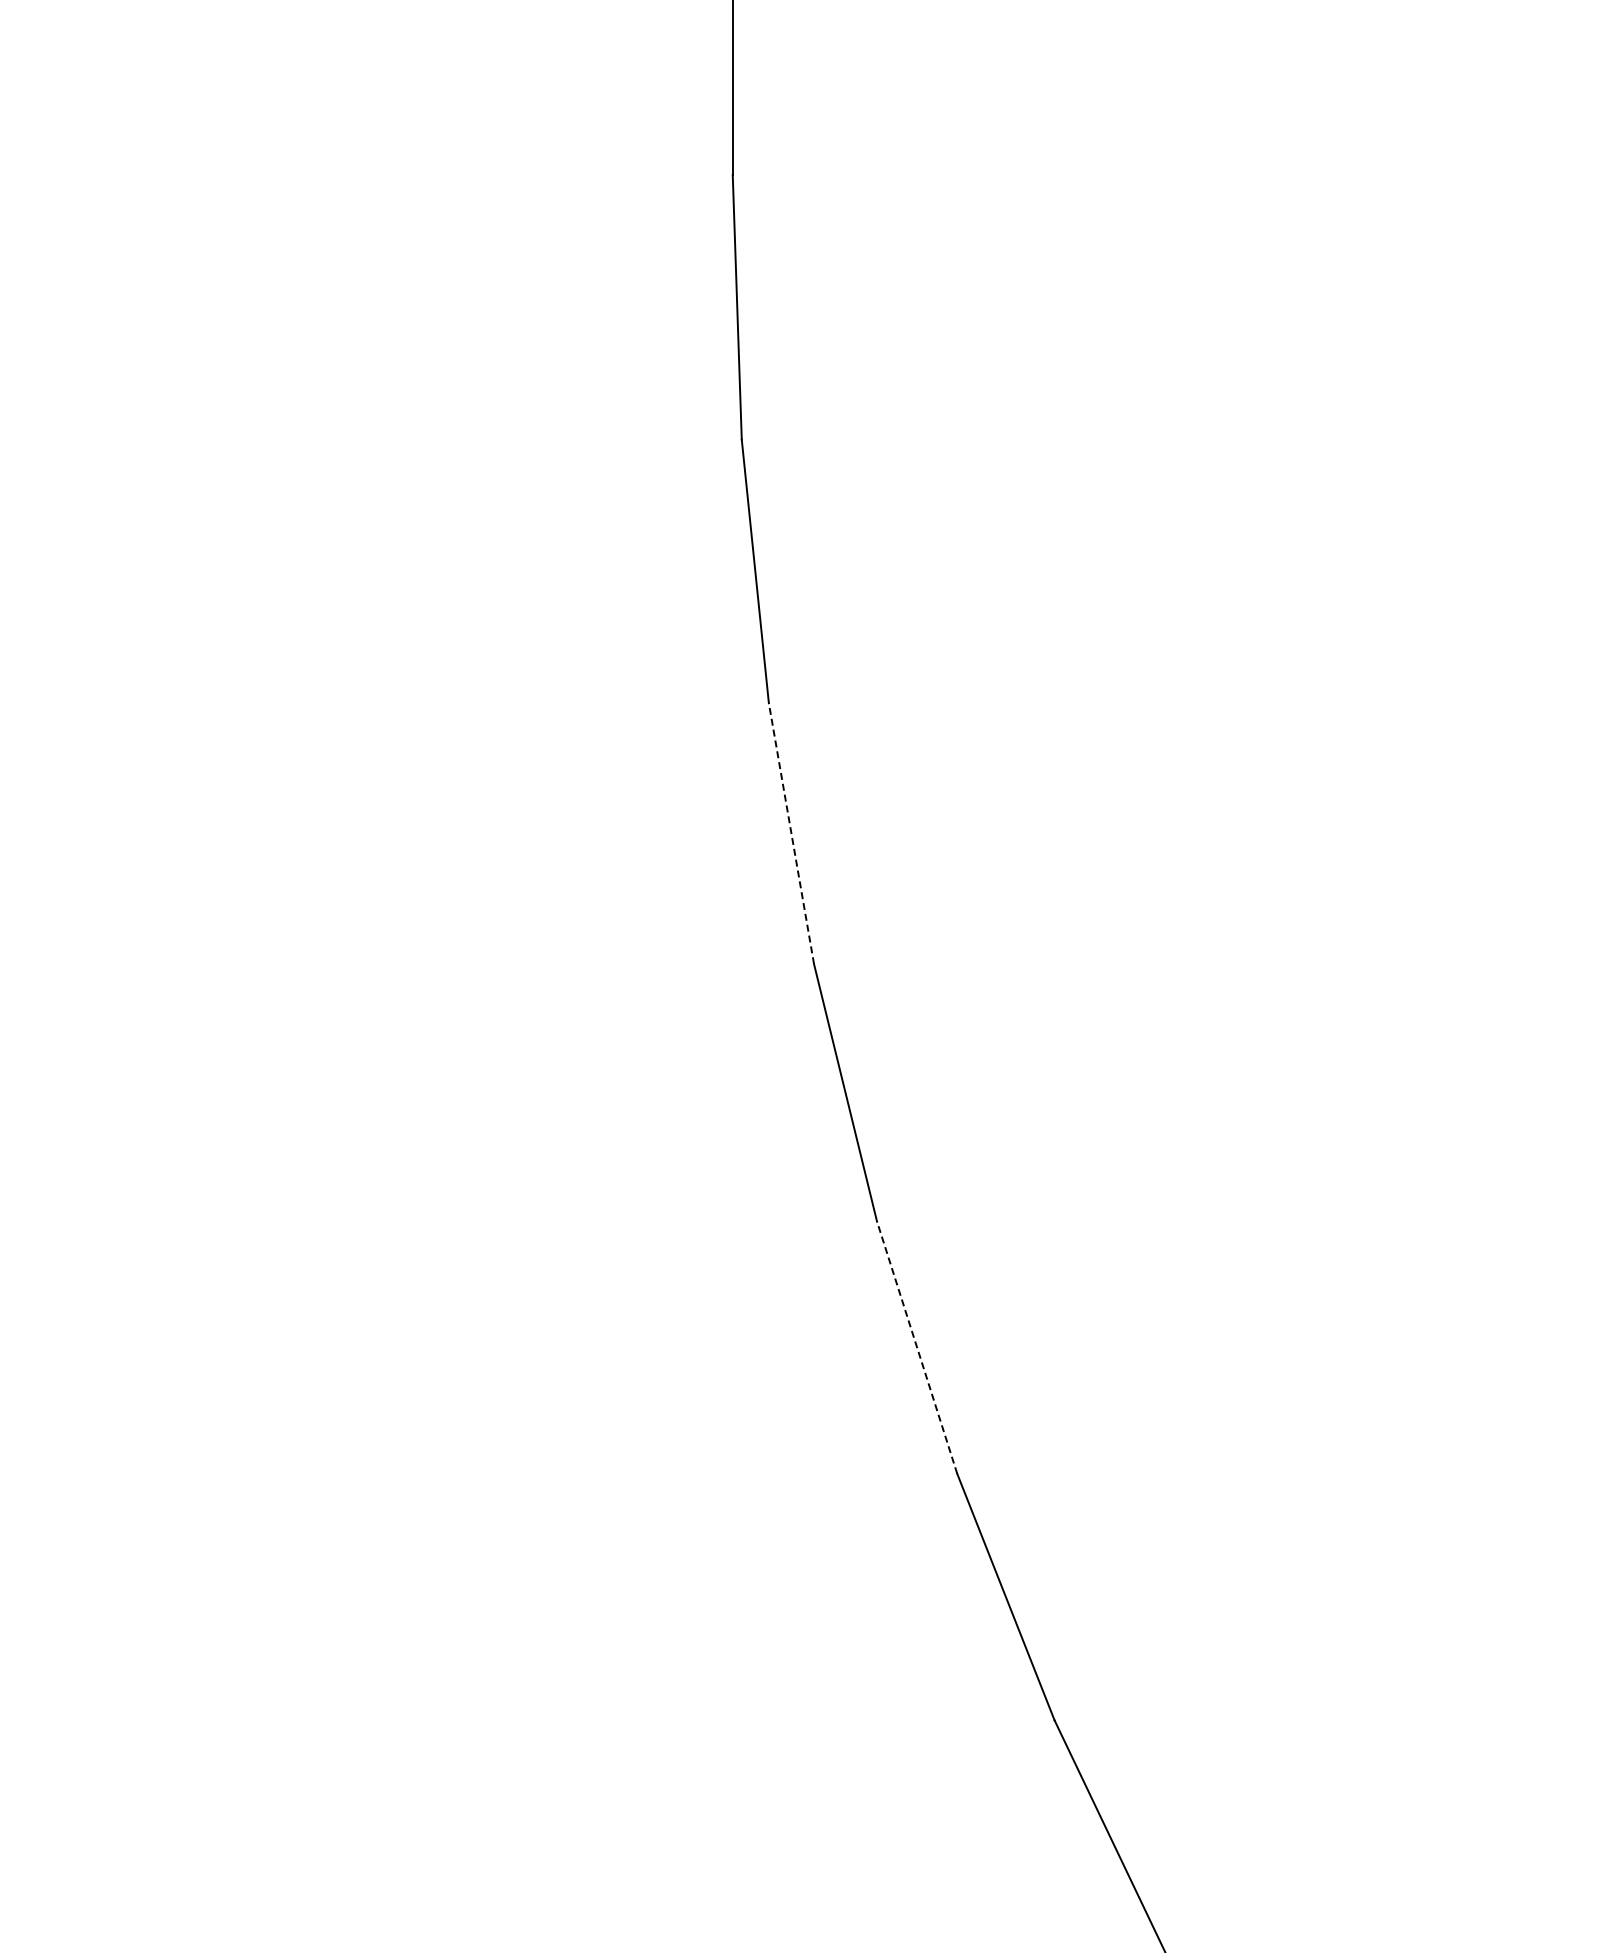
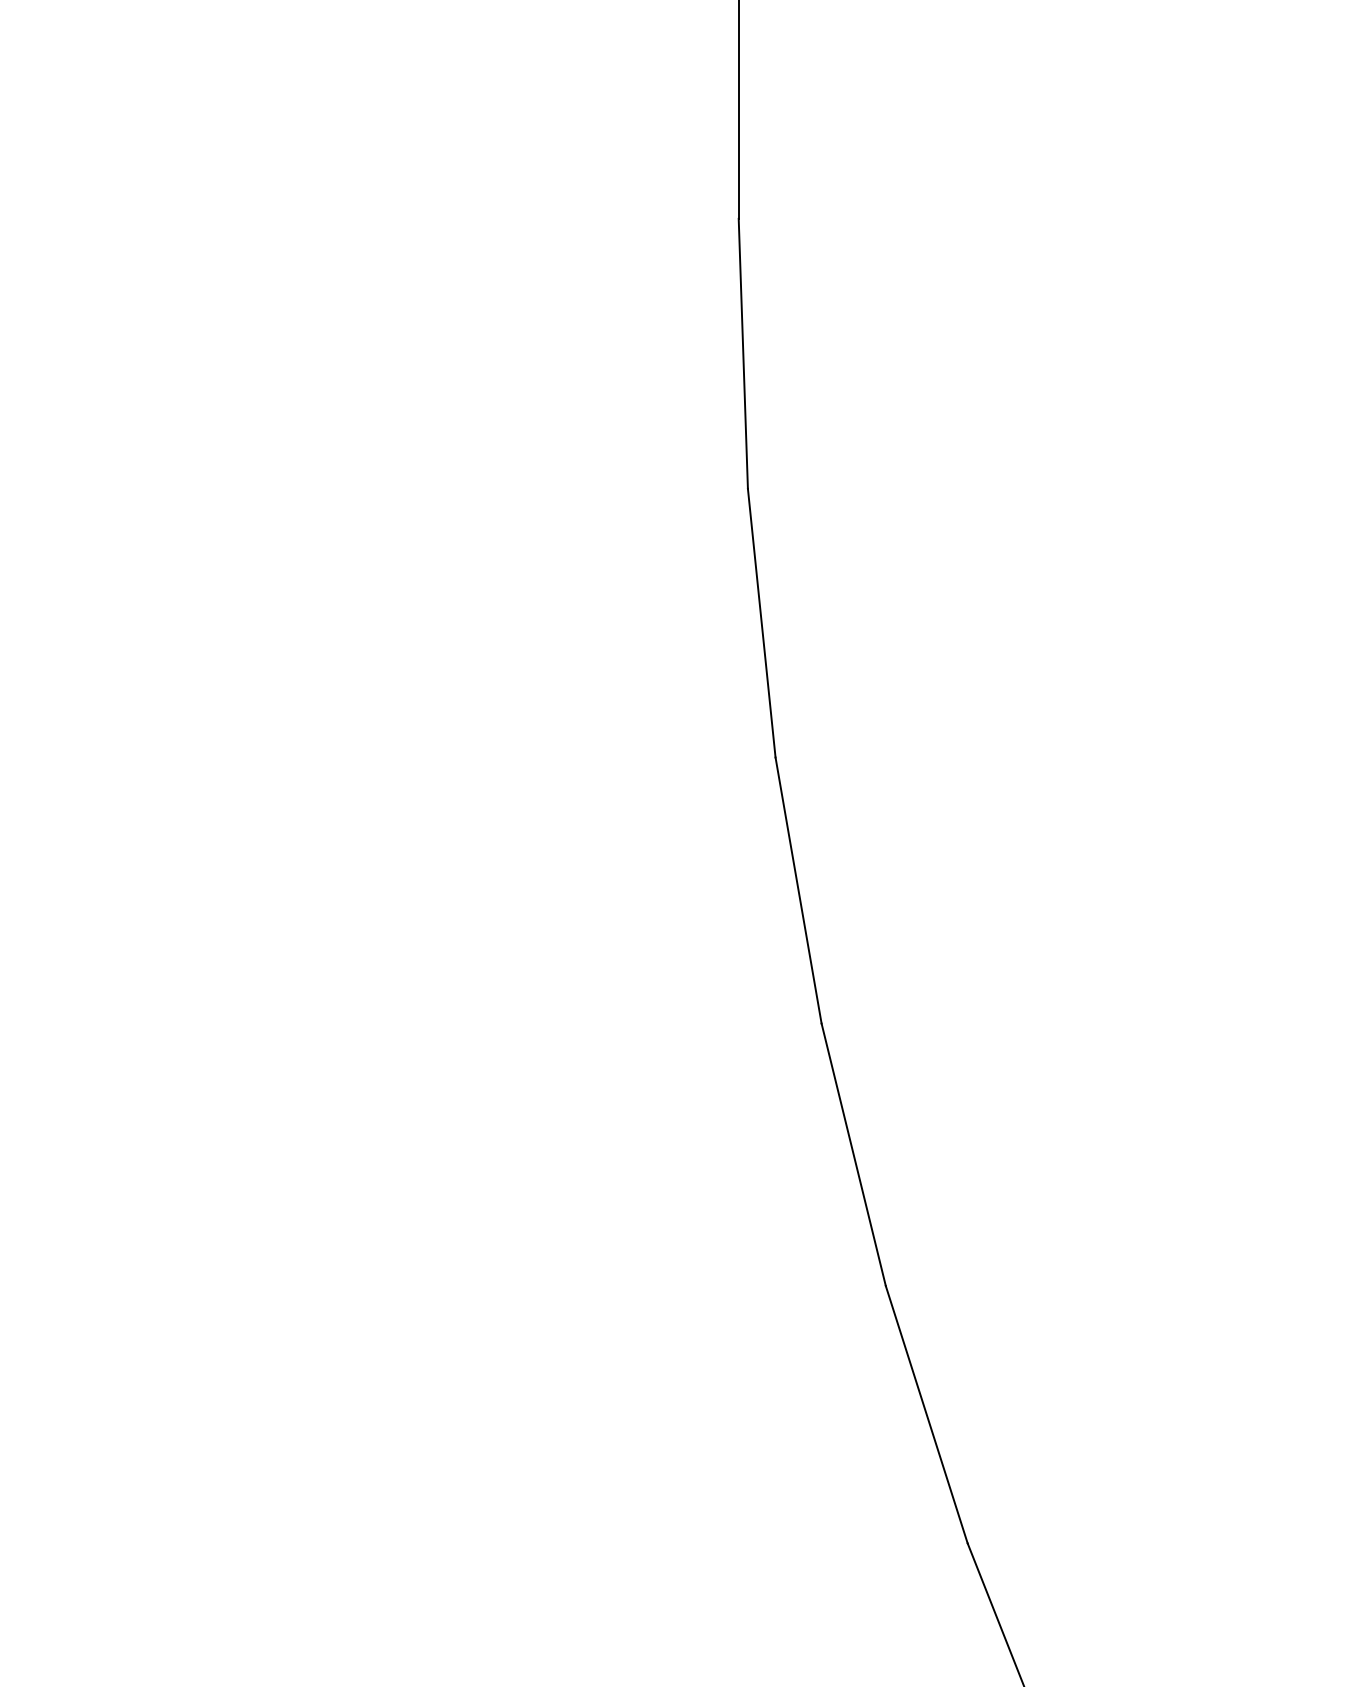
line: (791, 833) -> (798, 890), dashed -> solid
line: (917, 1347) -> (927, 1414), dashed -> solid

